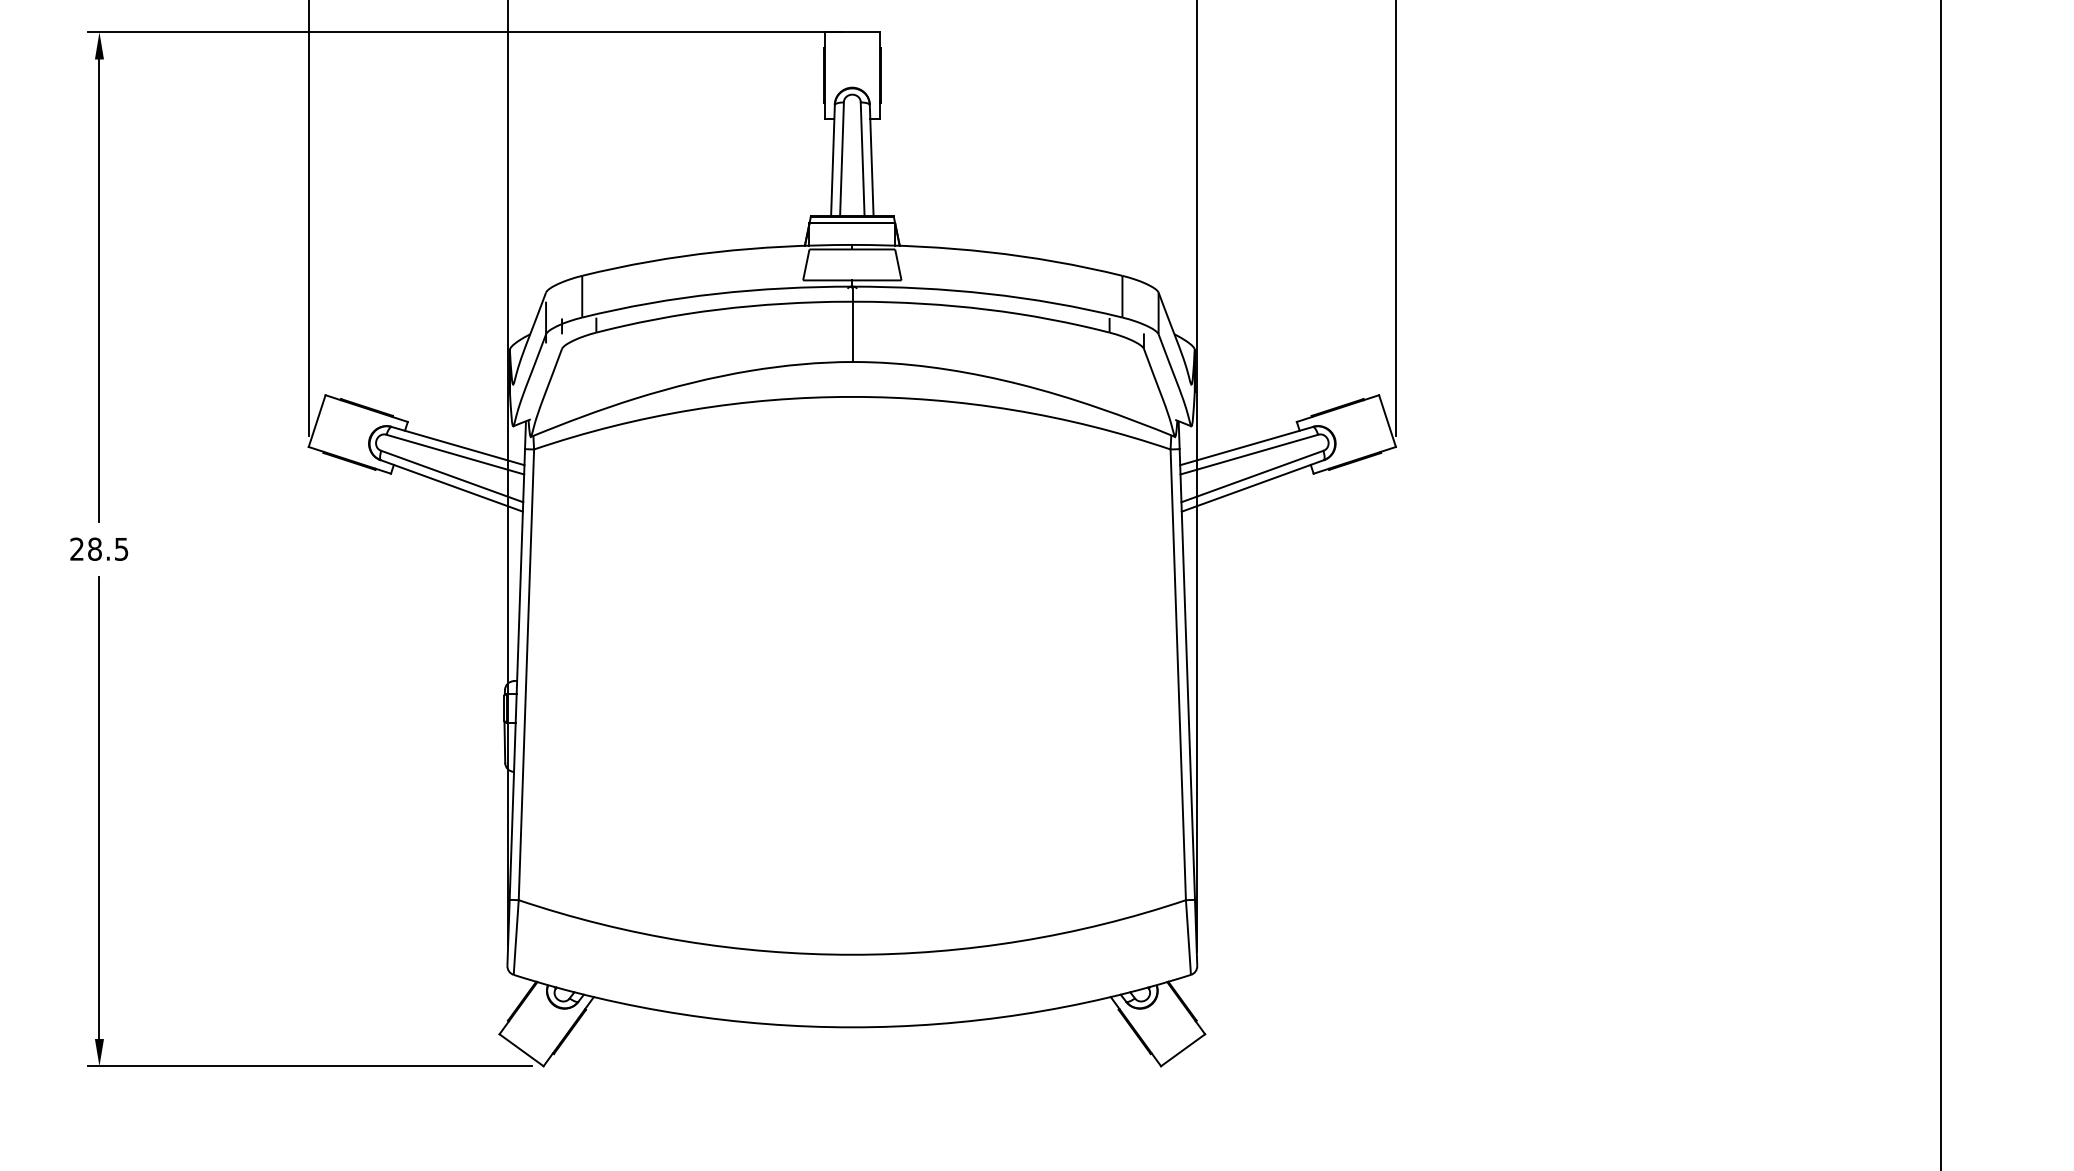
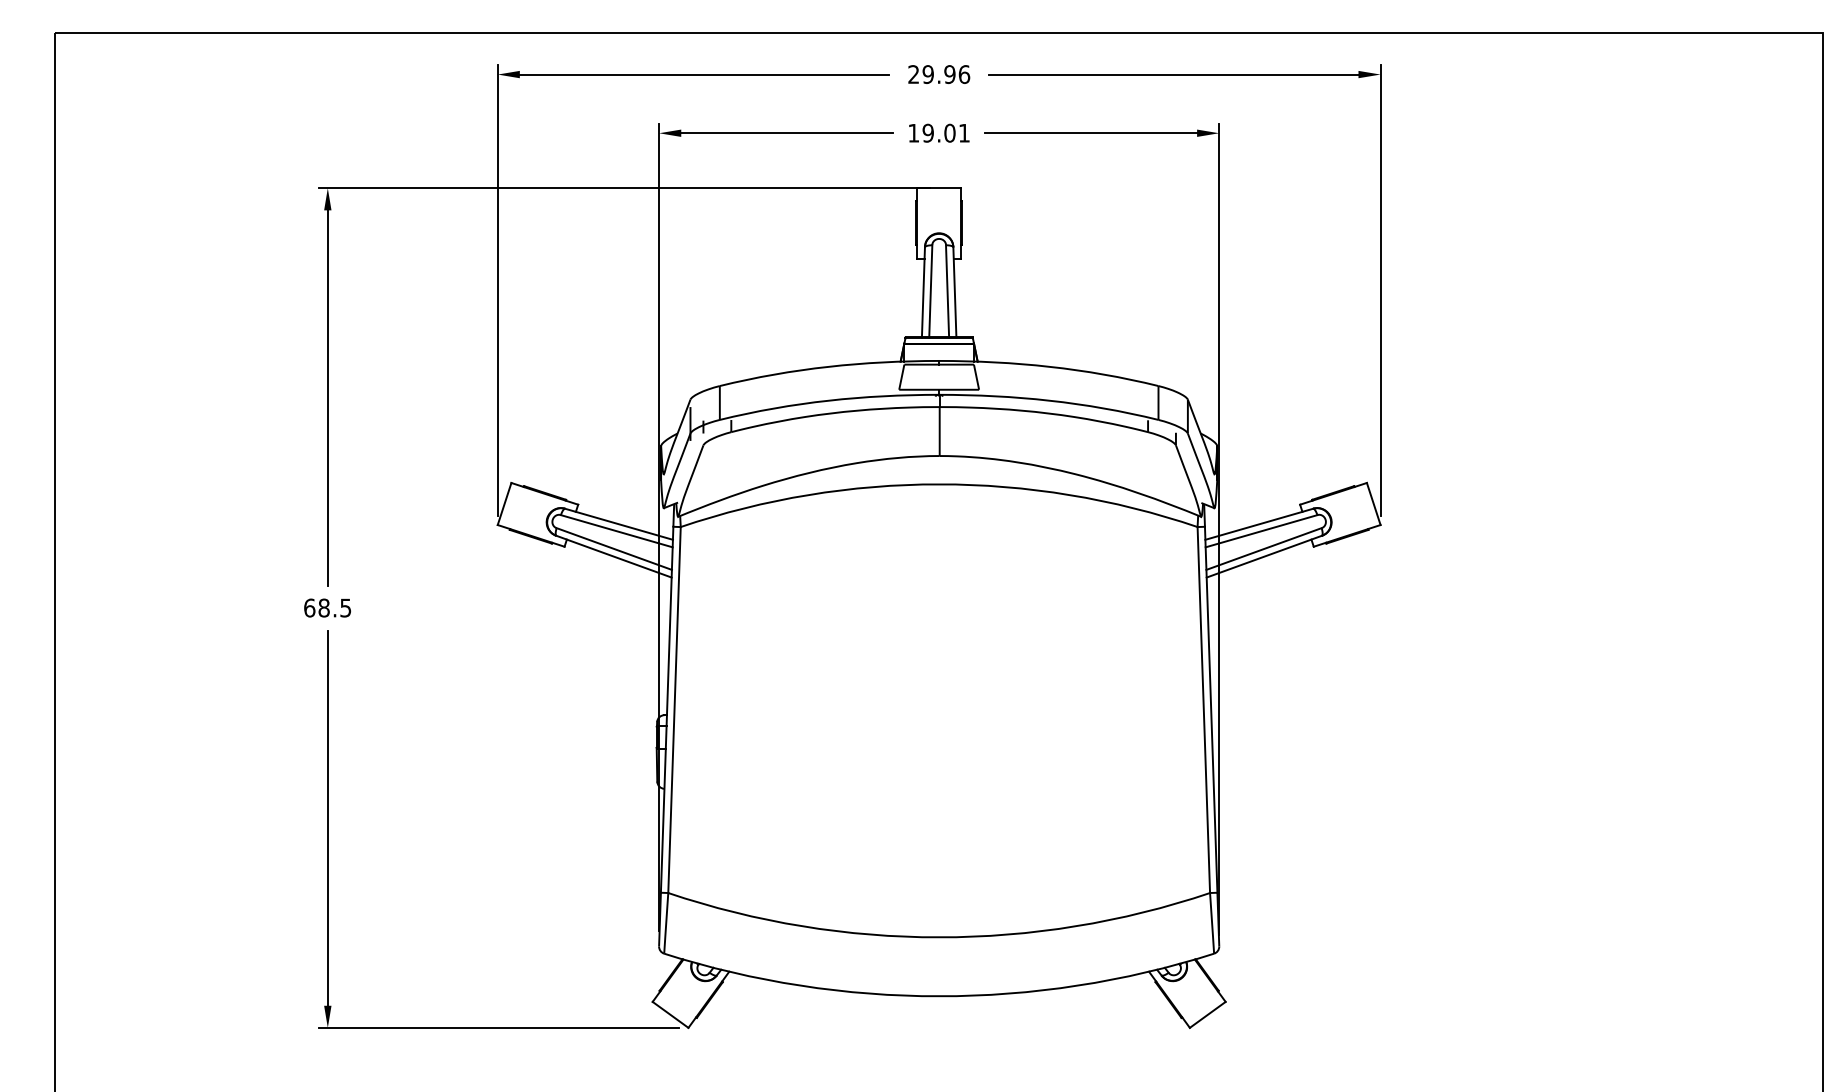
text: (76, 548) -> (309, 607), 28.5 -> 68.5

